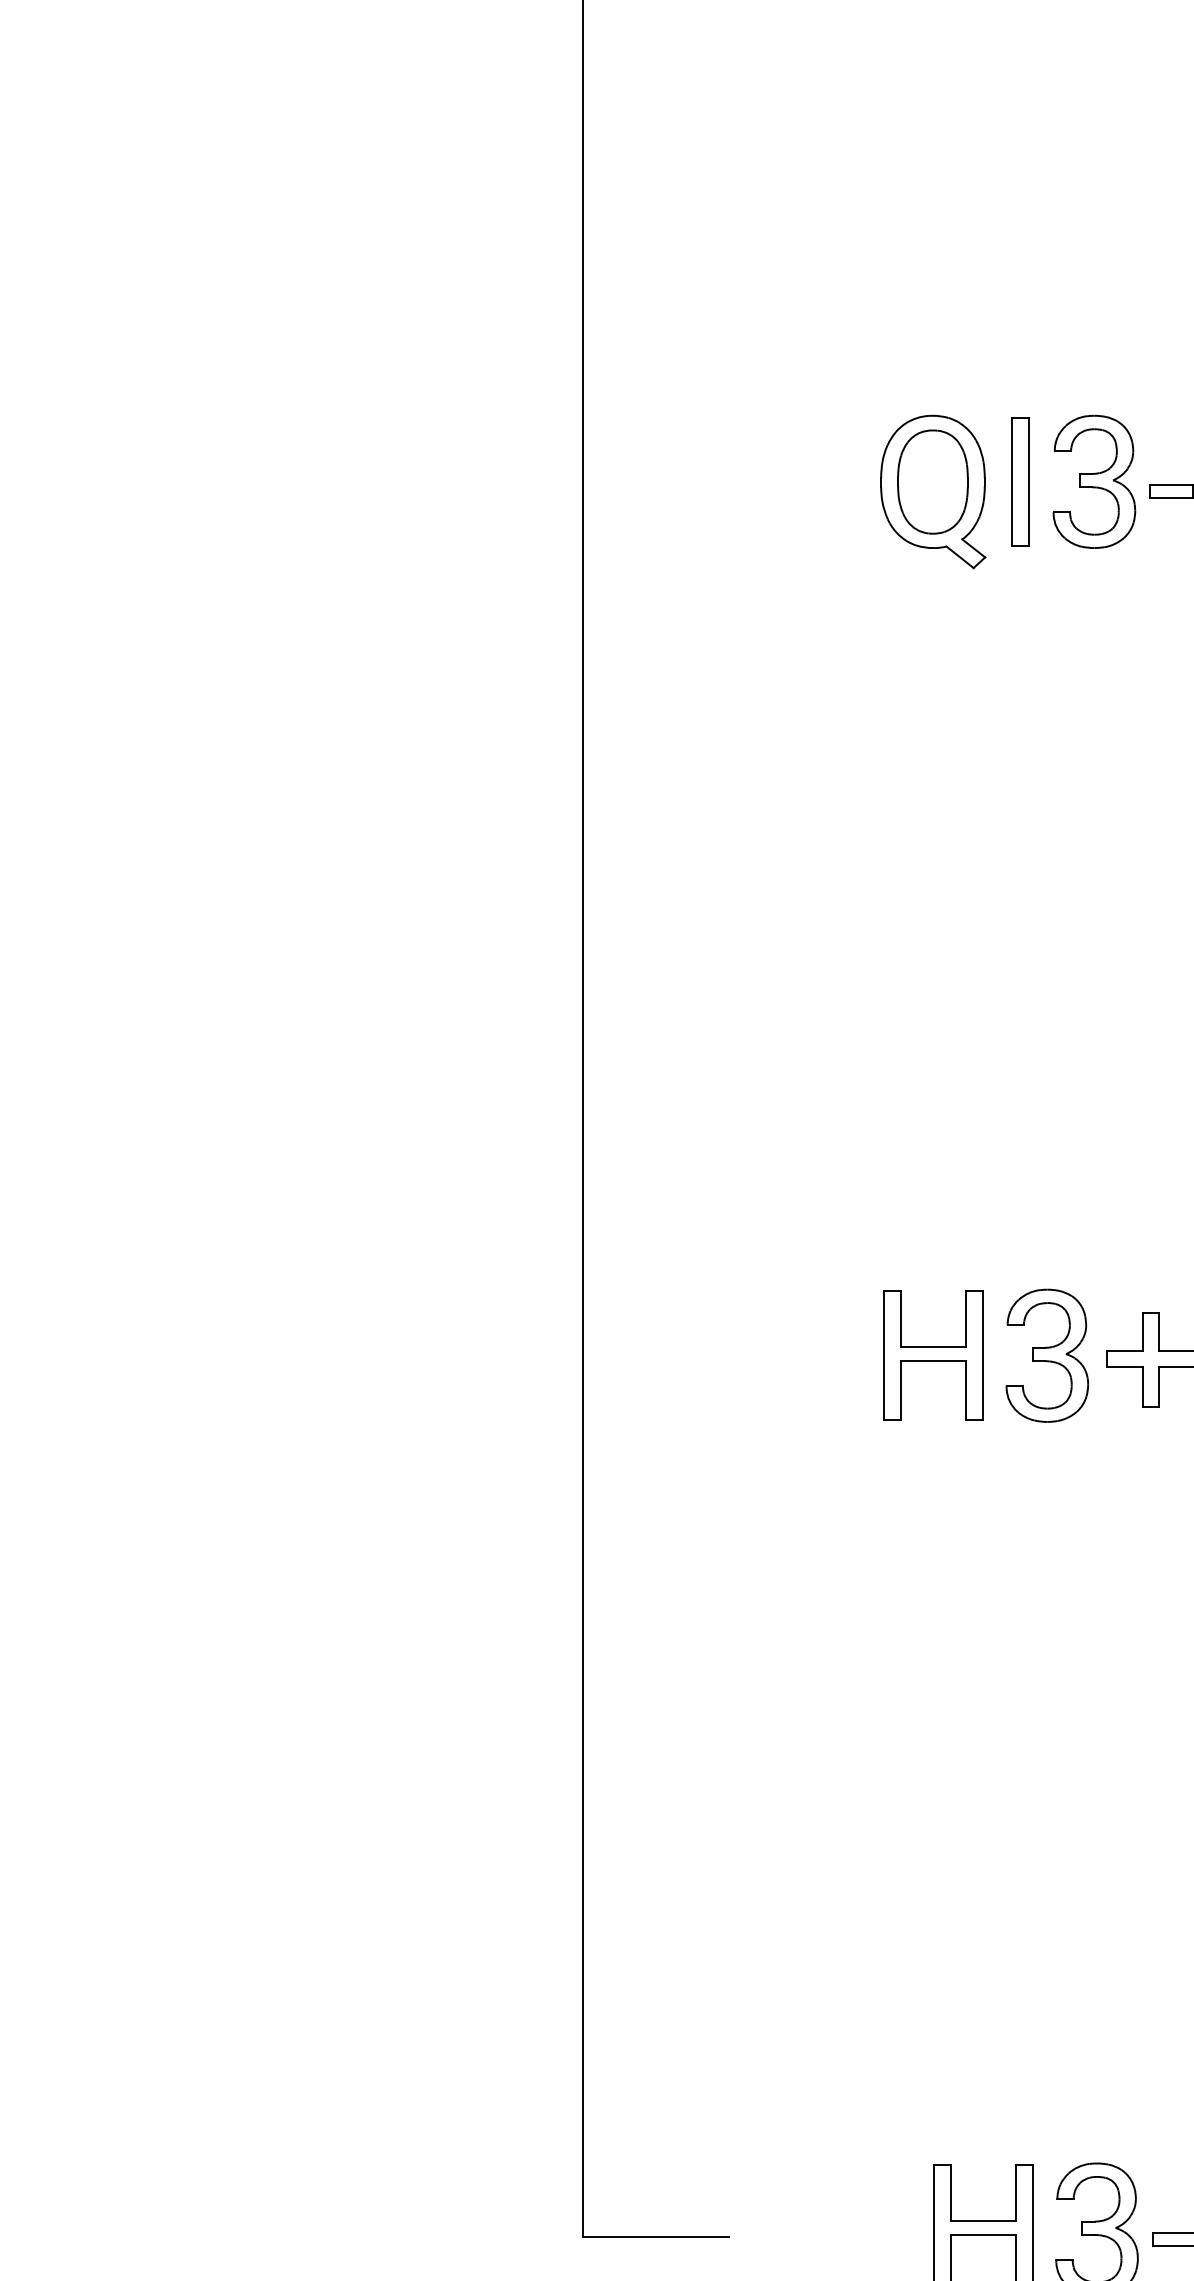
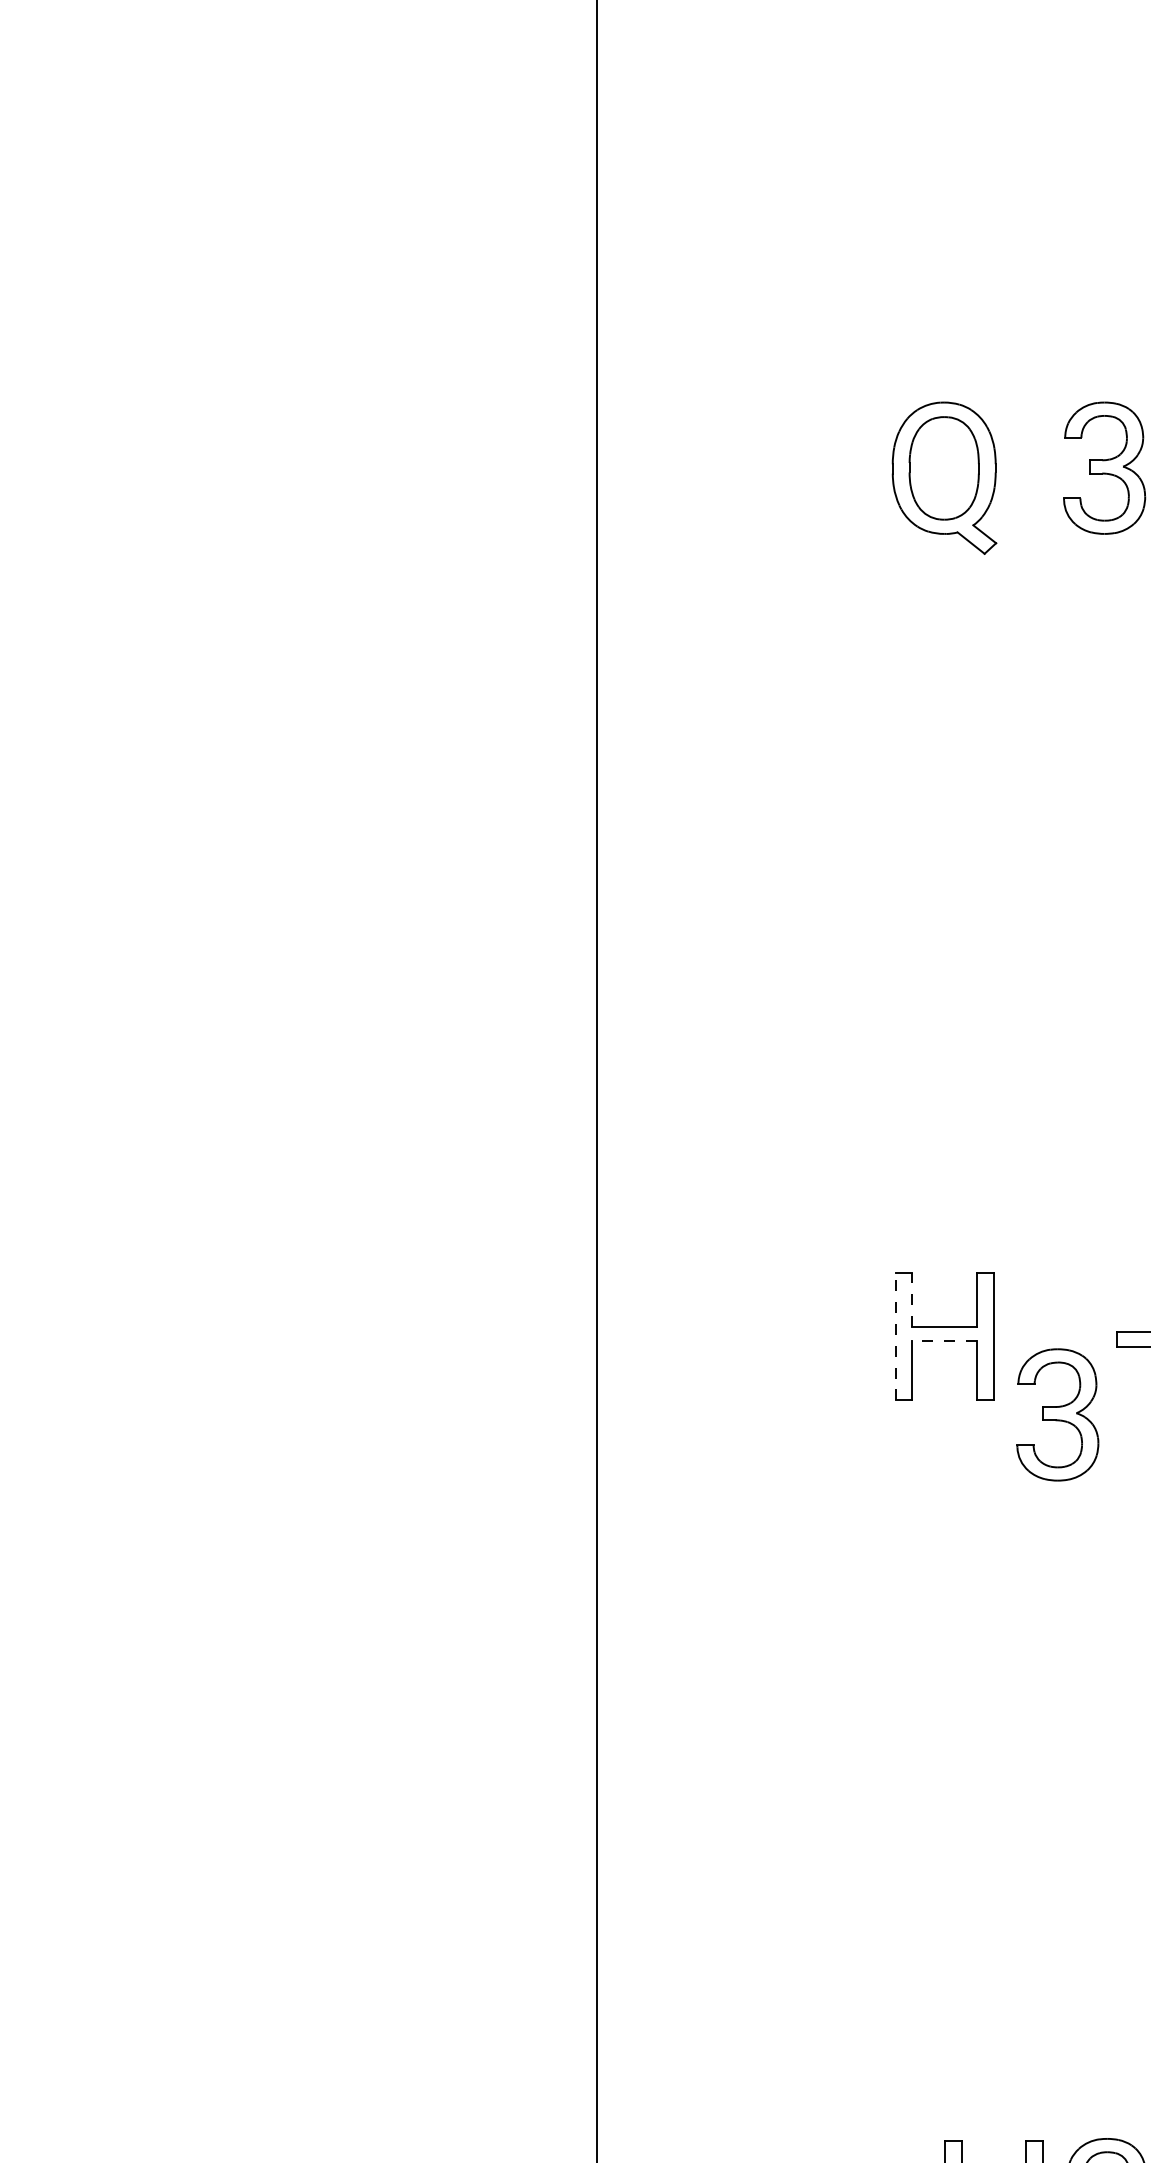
part: (1020, 481) -> (1031, 467), removed
line: (900, 1319) -> (911, 1300), solid -> dashed
line: (884, 1355) -> (896, 1336), solid -> dashed
part: (1046, 1355) -> (1057, 1414), moved
line: (932, 1360) -> (943, 1341), solid -> dashed

